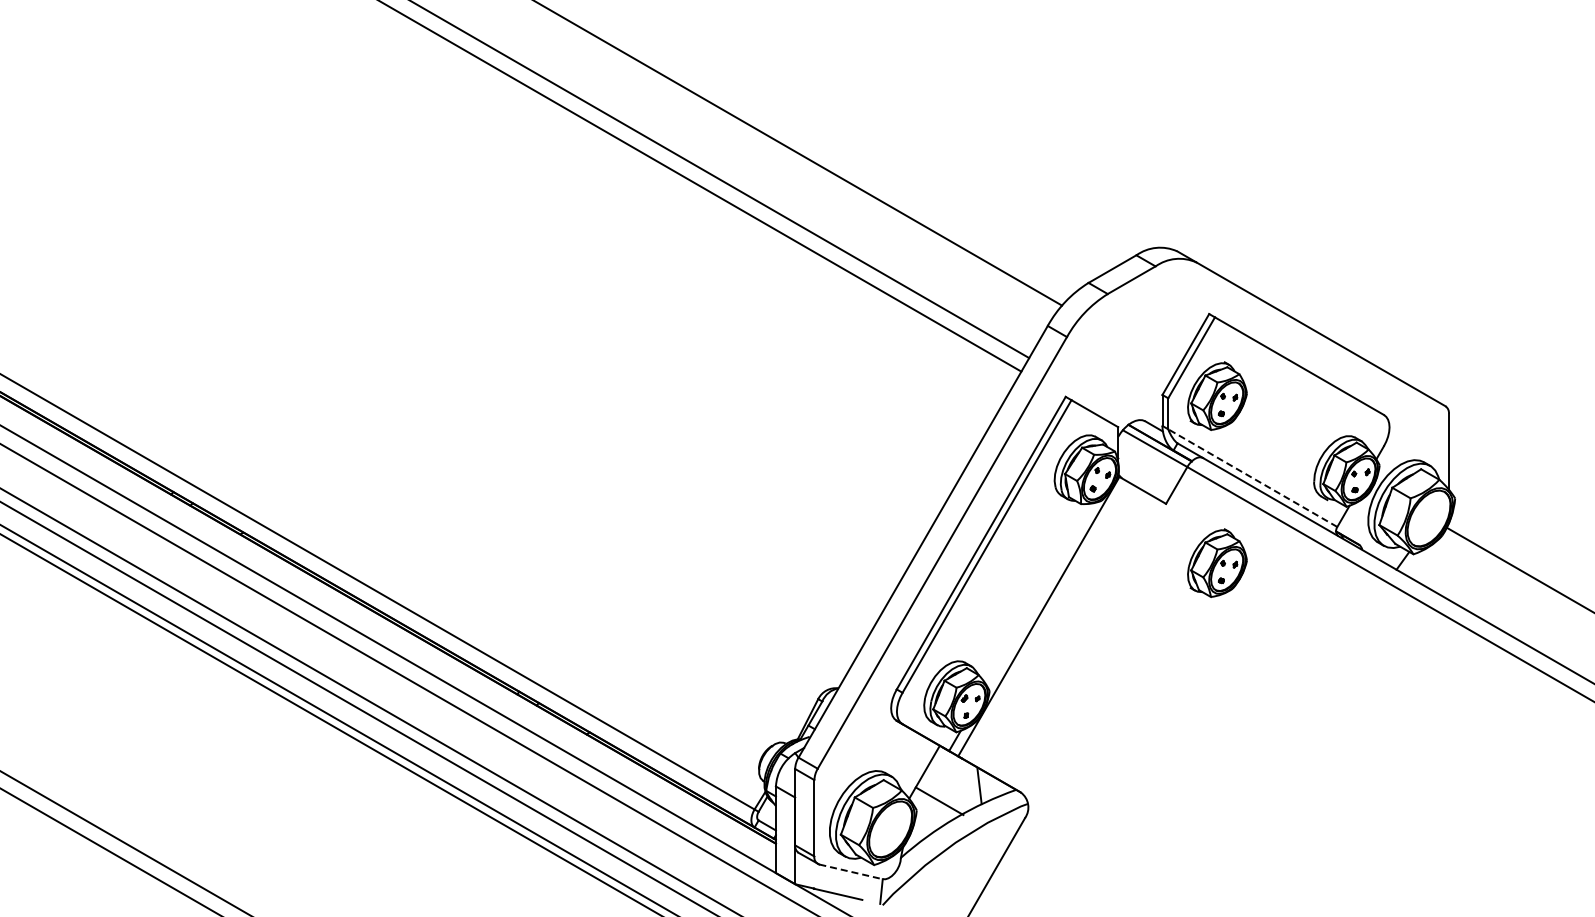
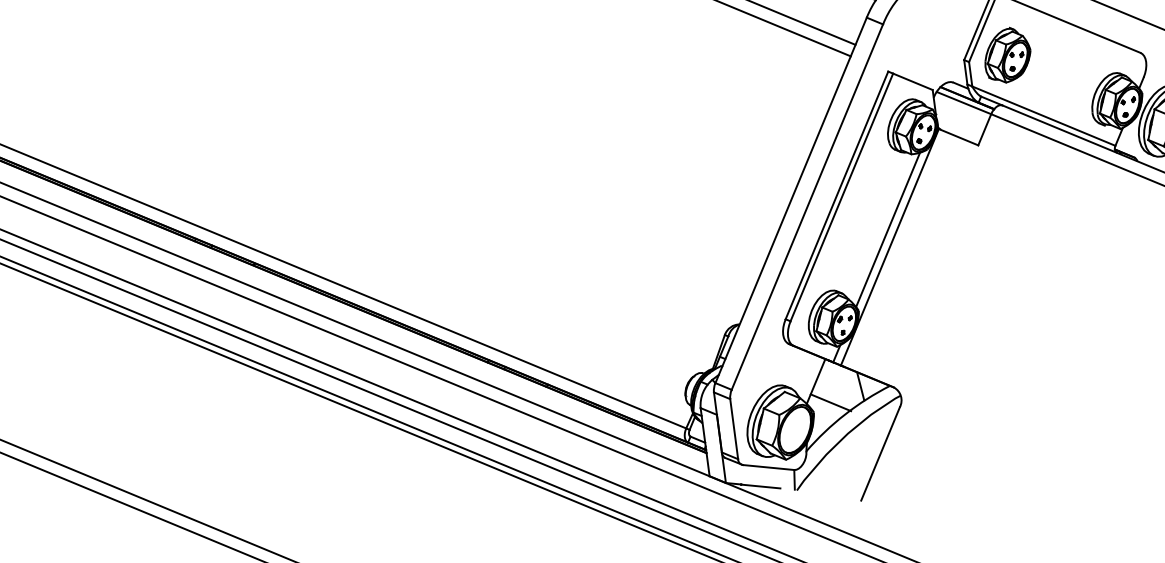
line: (1252, 478) -> (1043, 116), dashed -> solid
part: (1217, 562) -> (1024, 186), removed
line: (1039, 594) -> (888, 229), added
line: (851, 871) -> (768, 467), dashed -> solid

